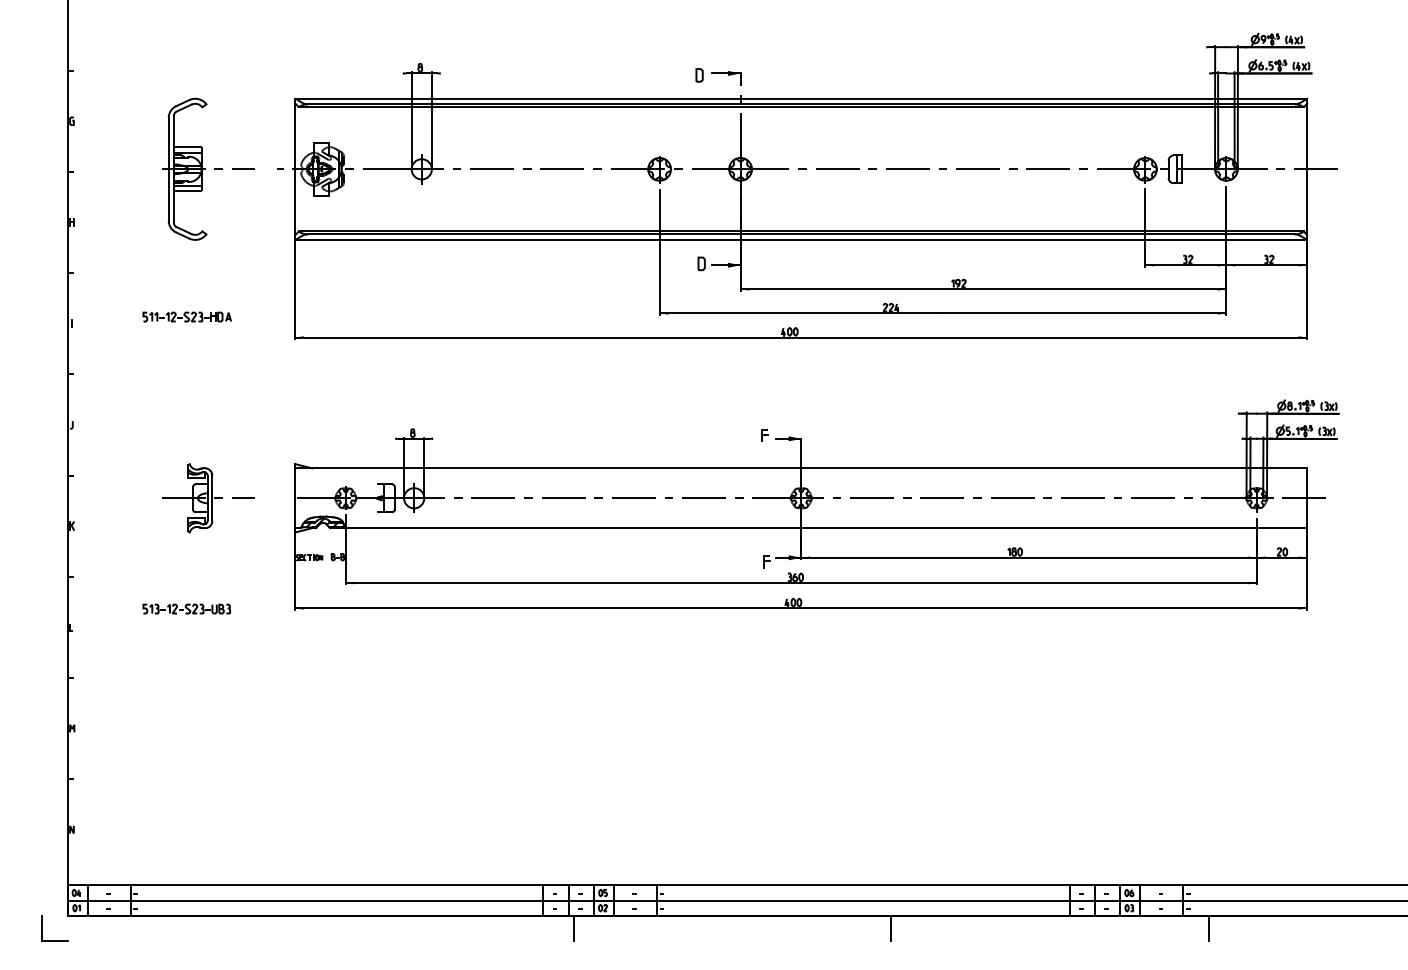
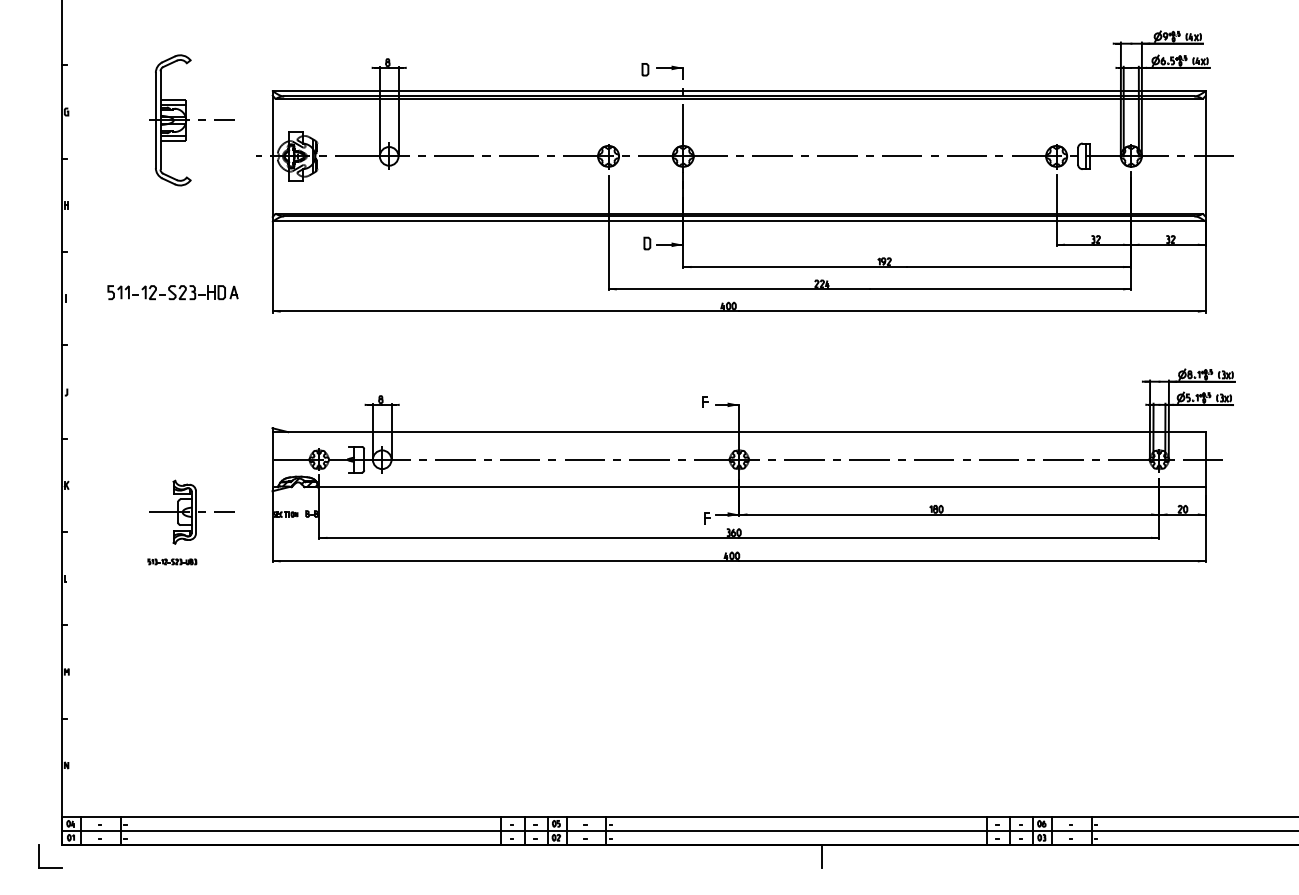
part: (208, 168) -> (192, 119), moved
part: (186, 316) -> (172, 292), size x1.6
part: (208, 498) -> (192, 512), moved
part: (186, 608) -> (172, 561), size x0.6
line: (573, 928) -> (529, 856), removed
line: (1208, 928) -> (1114, 856), removed

